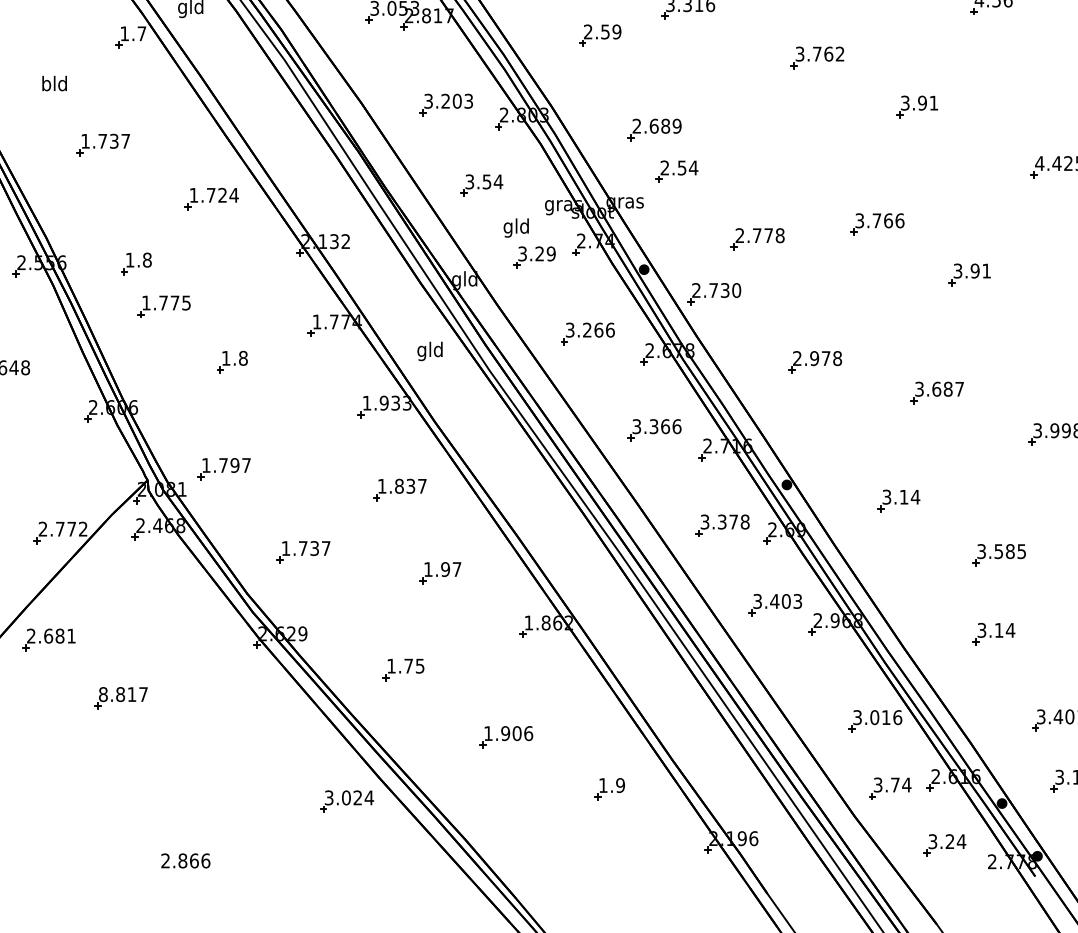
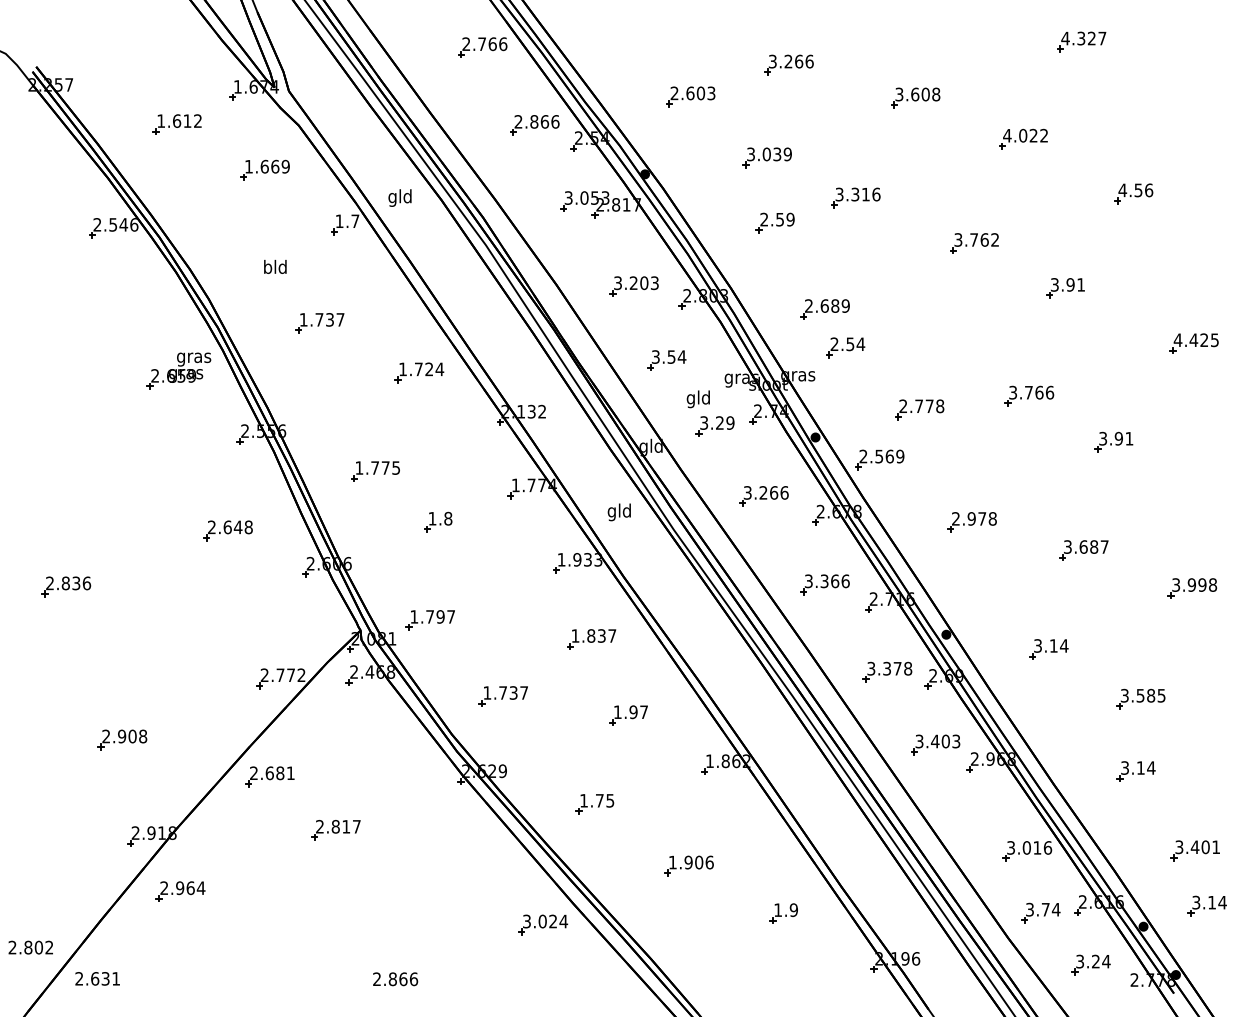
part: (136, 263) -> (350, 431), removed
text: (724, 290) -> (889, 456), 2.730 -> 2.569
text: (103, 694) -> (320, 826), 8.817 -> 2.817

